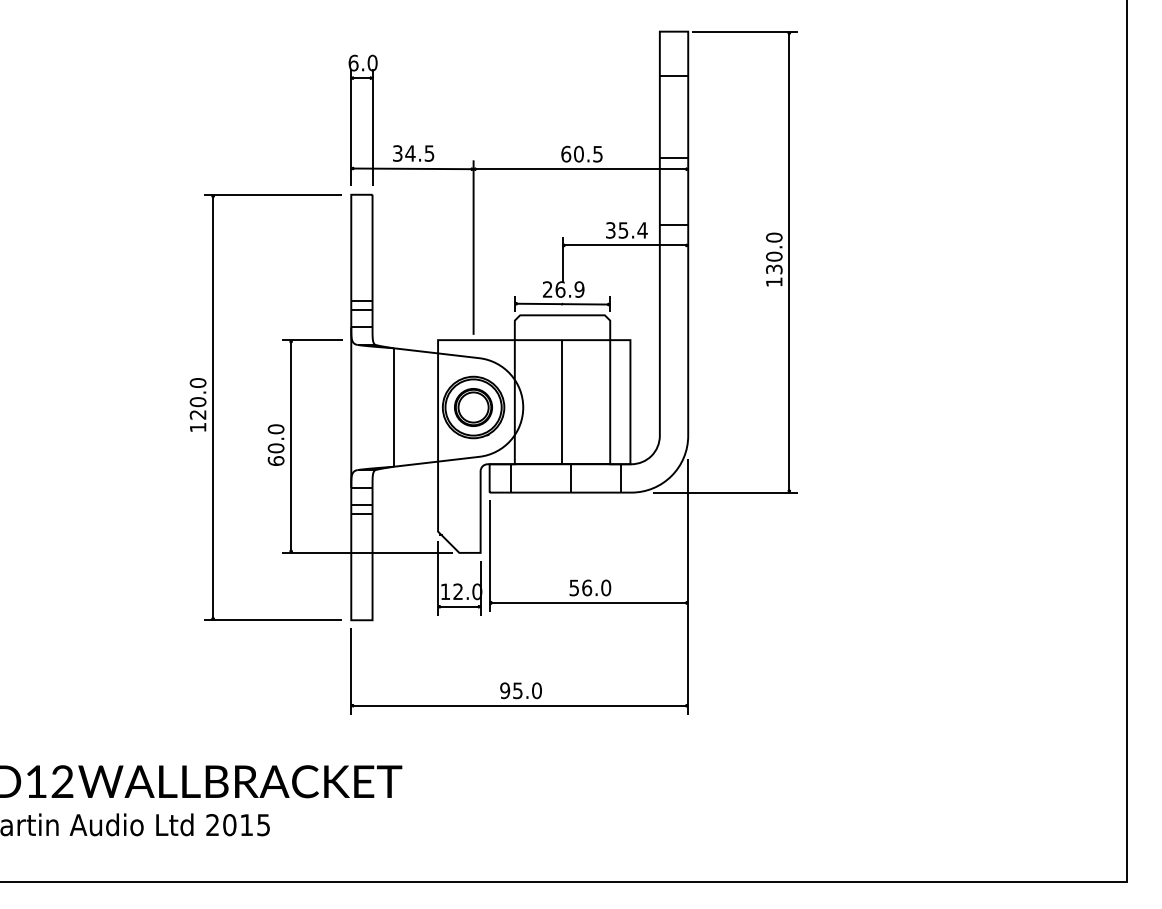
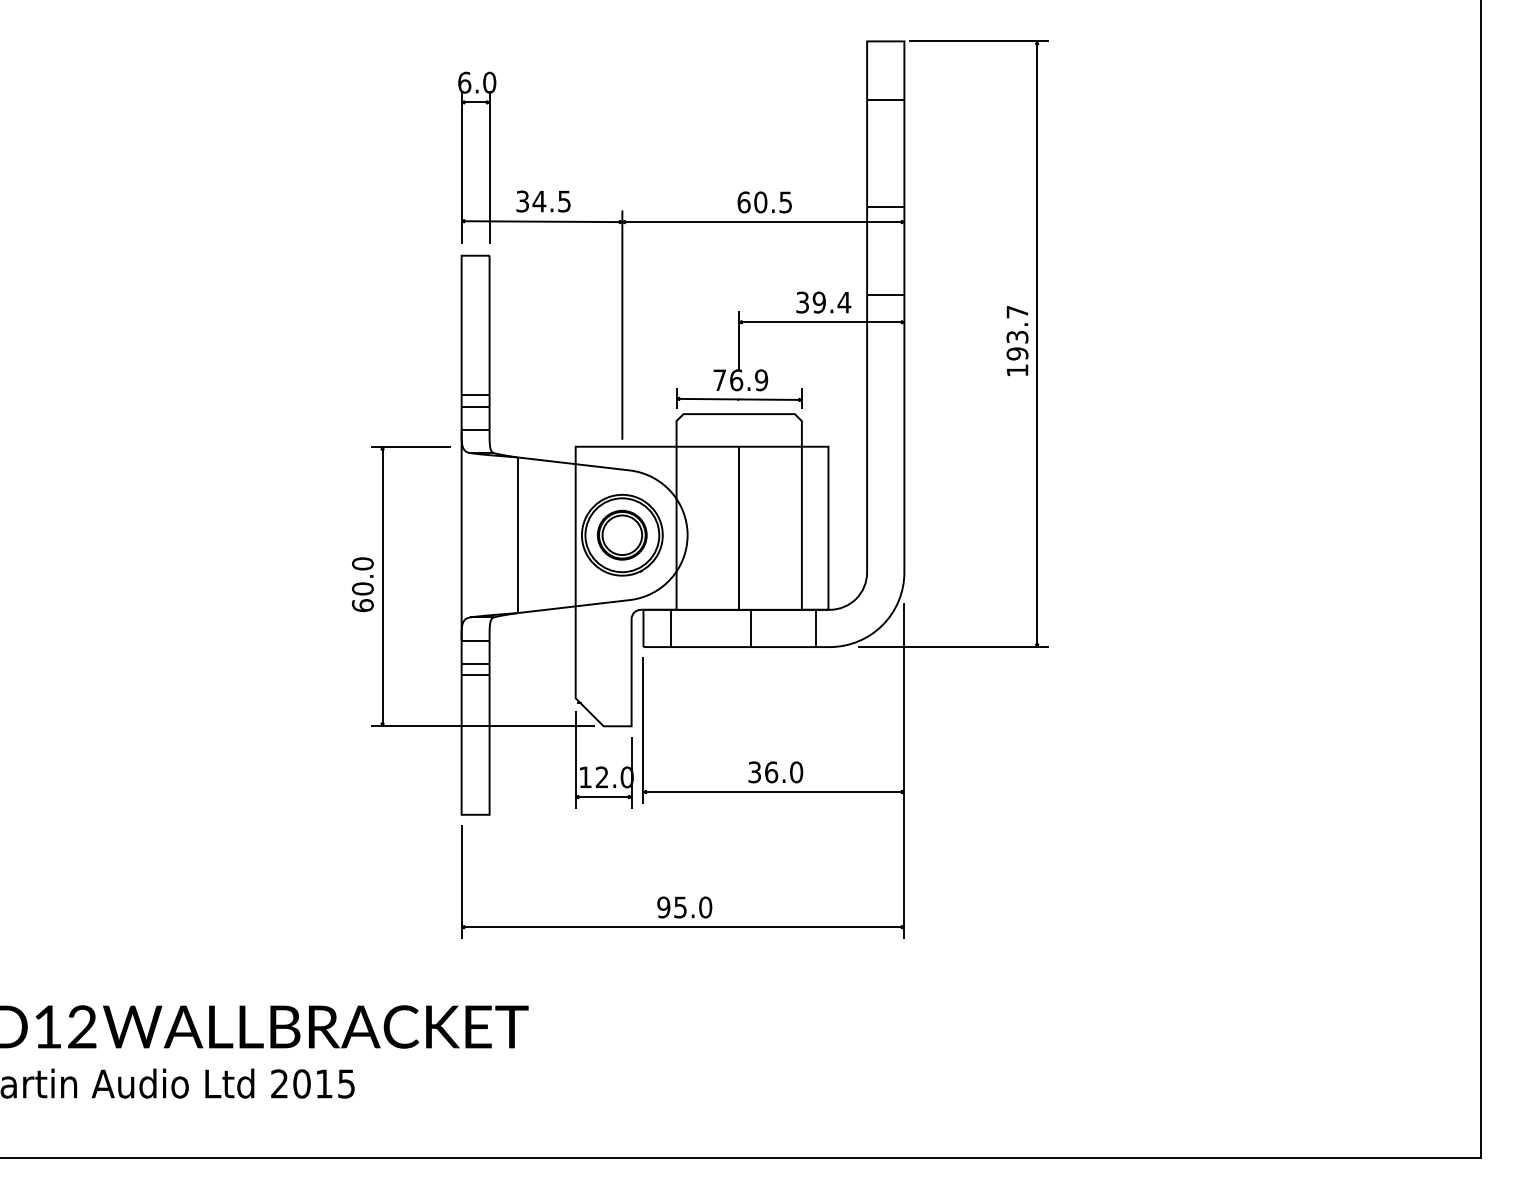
text: (623, 230) -> (819, 302), 35.4 -> 39.4
text: (774, 253) -> (1017, 332), 130.0 -> 193.7
text: (547, 289) -> (719, 380), 26.9 -> 76.9
part: (213, 407) -> (280, 535), removed
text: (574, 587) -> (754, 771), 56.0 -> 36.0

